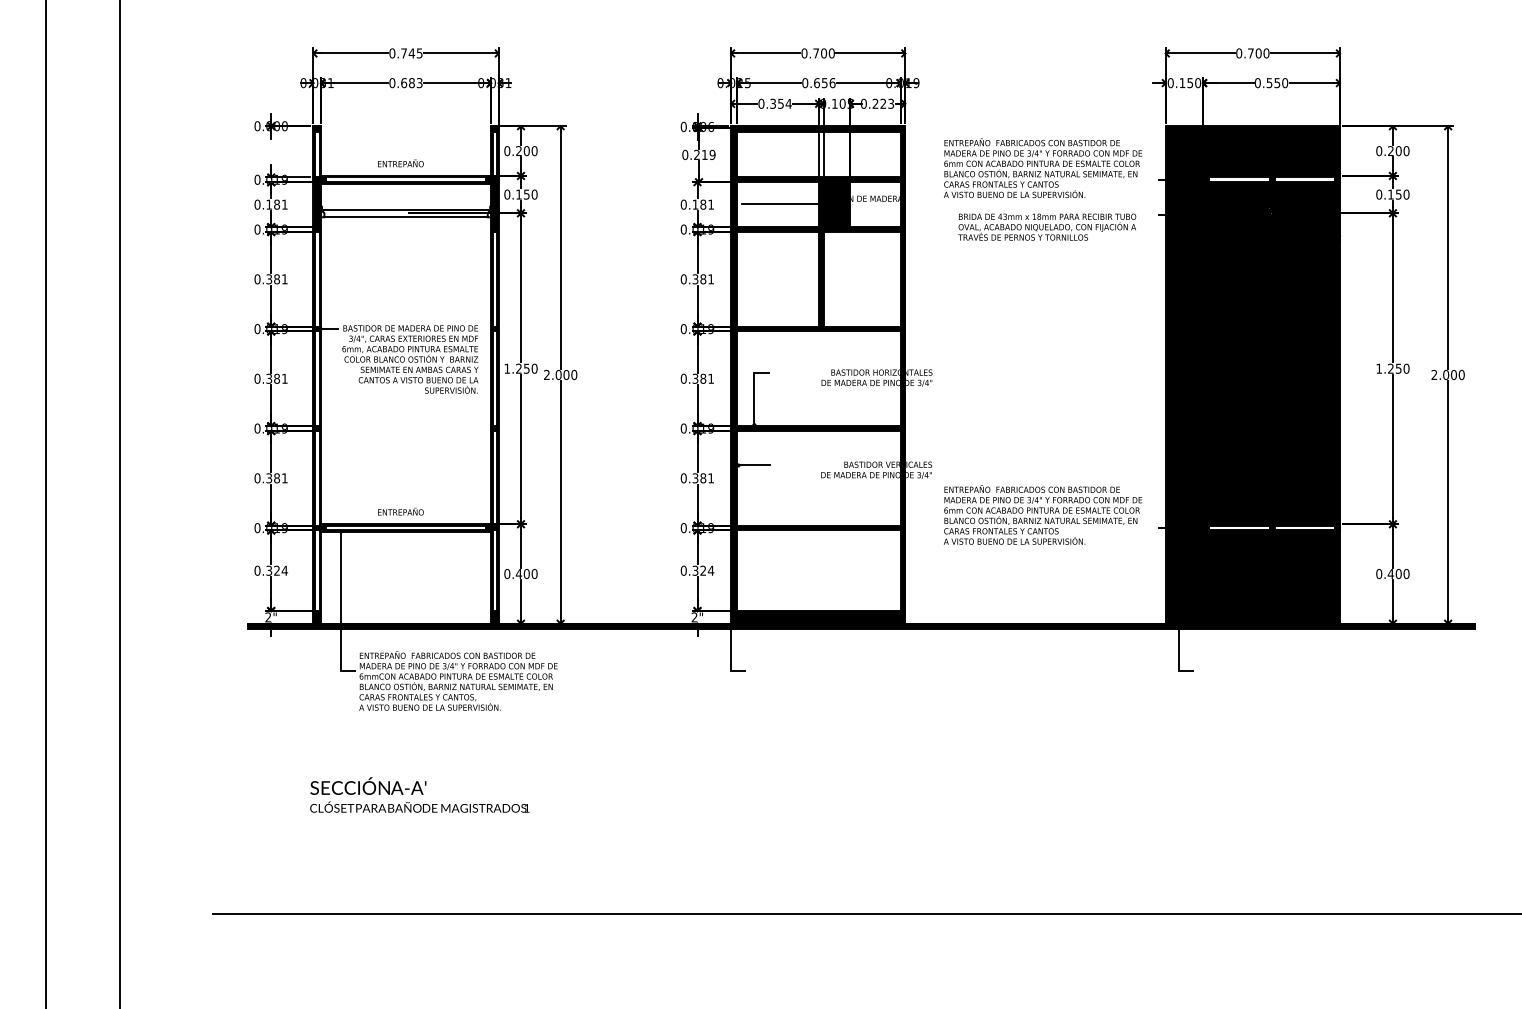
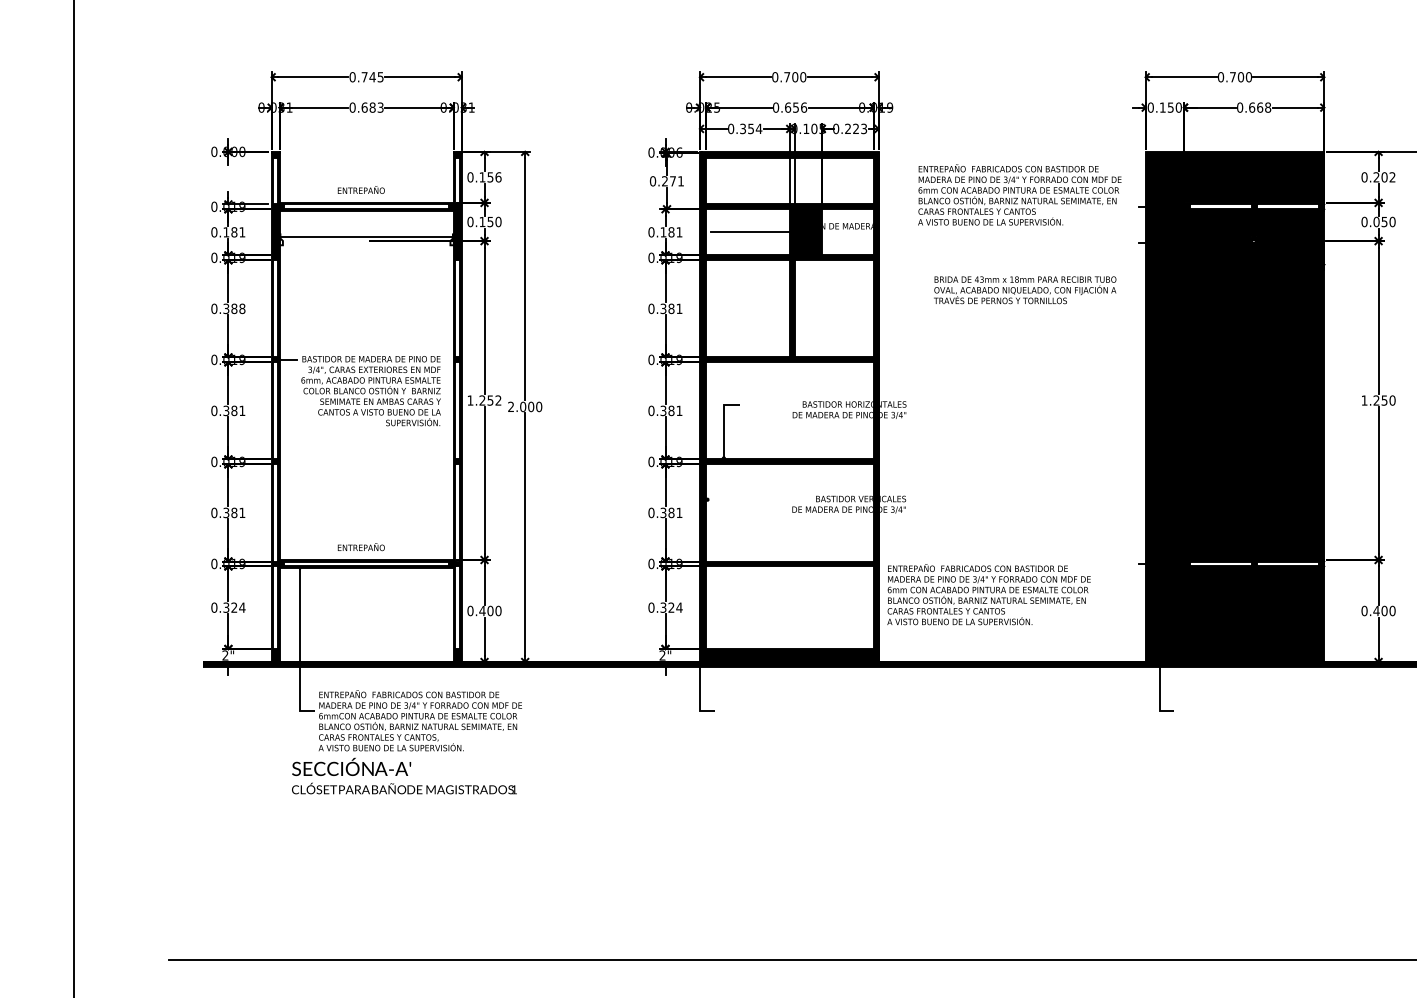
text: (1277, 83) -> (1260, 108), 0.550 -> 0.668
text: (526, 151) -> (490, 177), 0.200 -> 0.156
text: (1406, 151) -> (1392, 177), 0.200 -> 0.202
text: (708, 154) -> (676, 180), 0.219 -> 0.271
text: (1390, 194) -> (1376, 221), 0.150 -> 0.050
line: (405, 217) -> (366, 245), removed
text: (1047, 226) -> (1025, 289), moved
text: (284, 279) -> (242, 309), 0.381 -> 0.388
text: (534, 368) -> (498, 400), 1.250 -> 1.252
line: (753, 465) -> (722, 499), removed
text: (1043, 514) -> (989, 594), moved
text: (419, 794) -> (404, 775), moved

